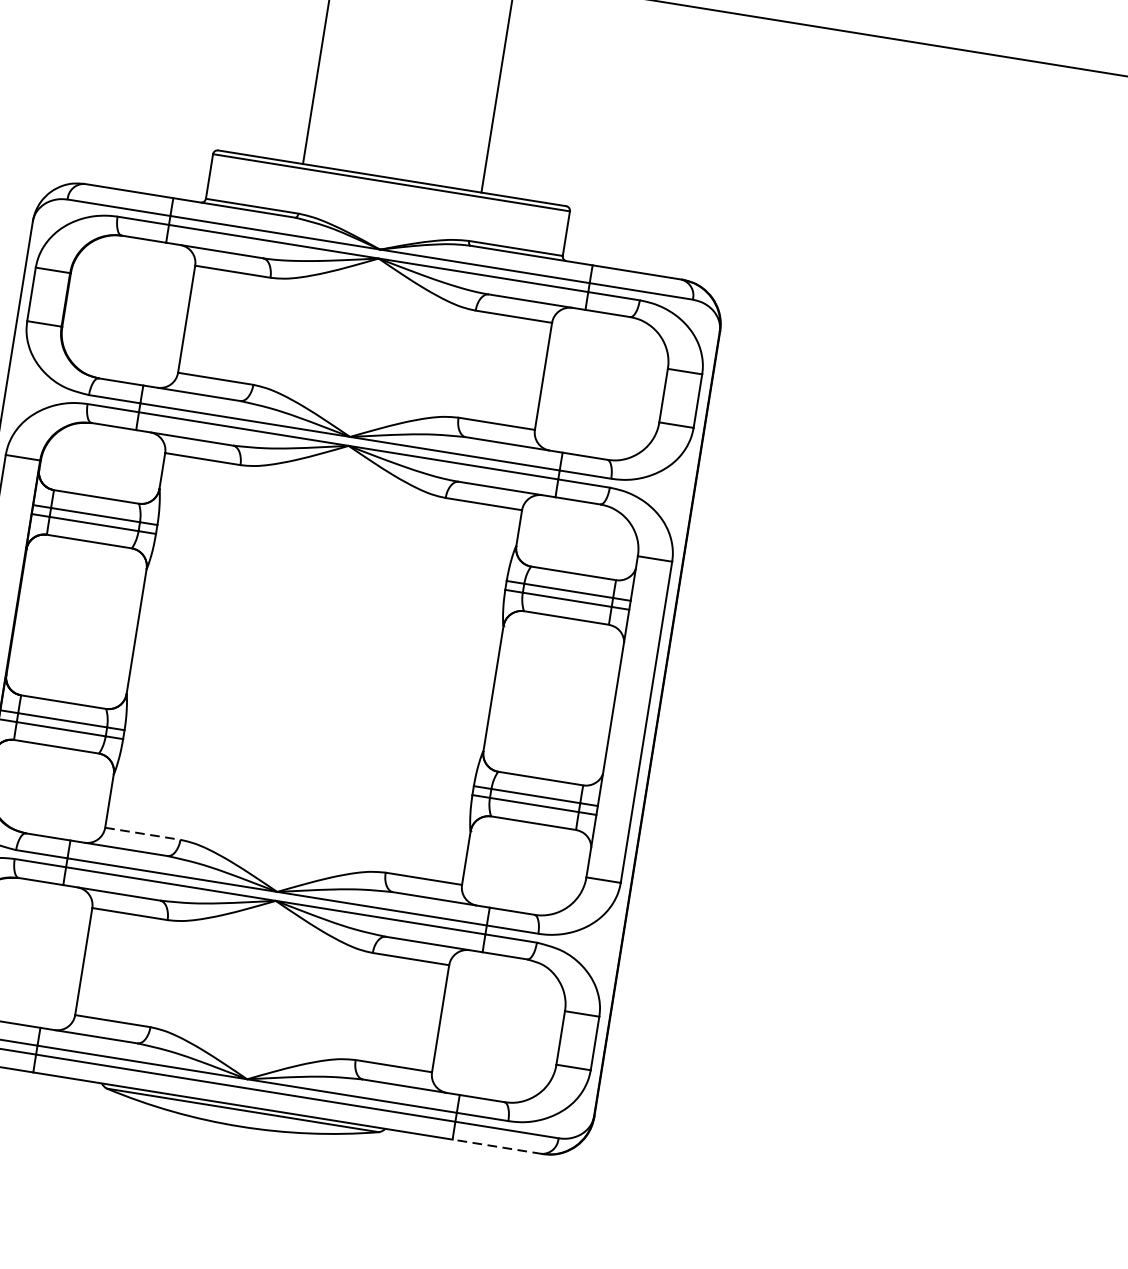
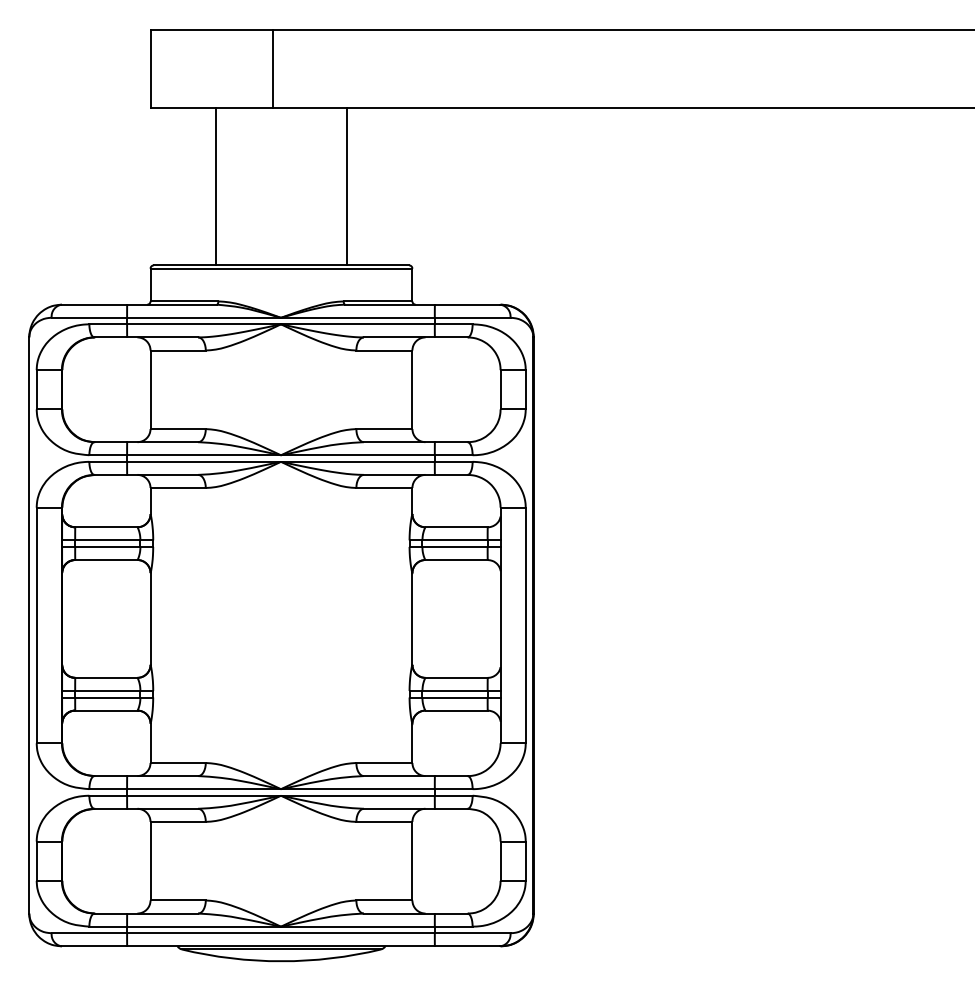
line: (143, 833) -> (178, 762), dashed -> solid
line: (497, 1147) -> (467, 946), dashed -> solid

